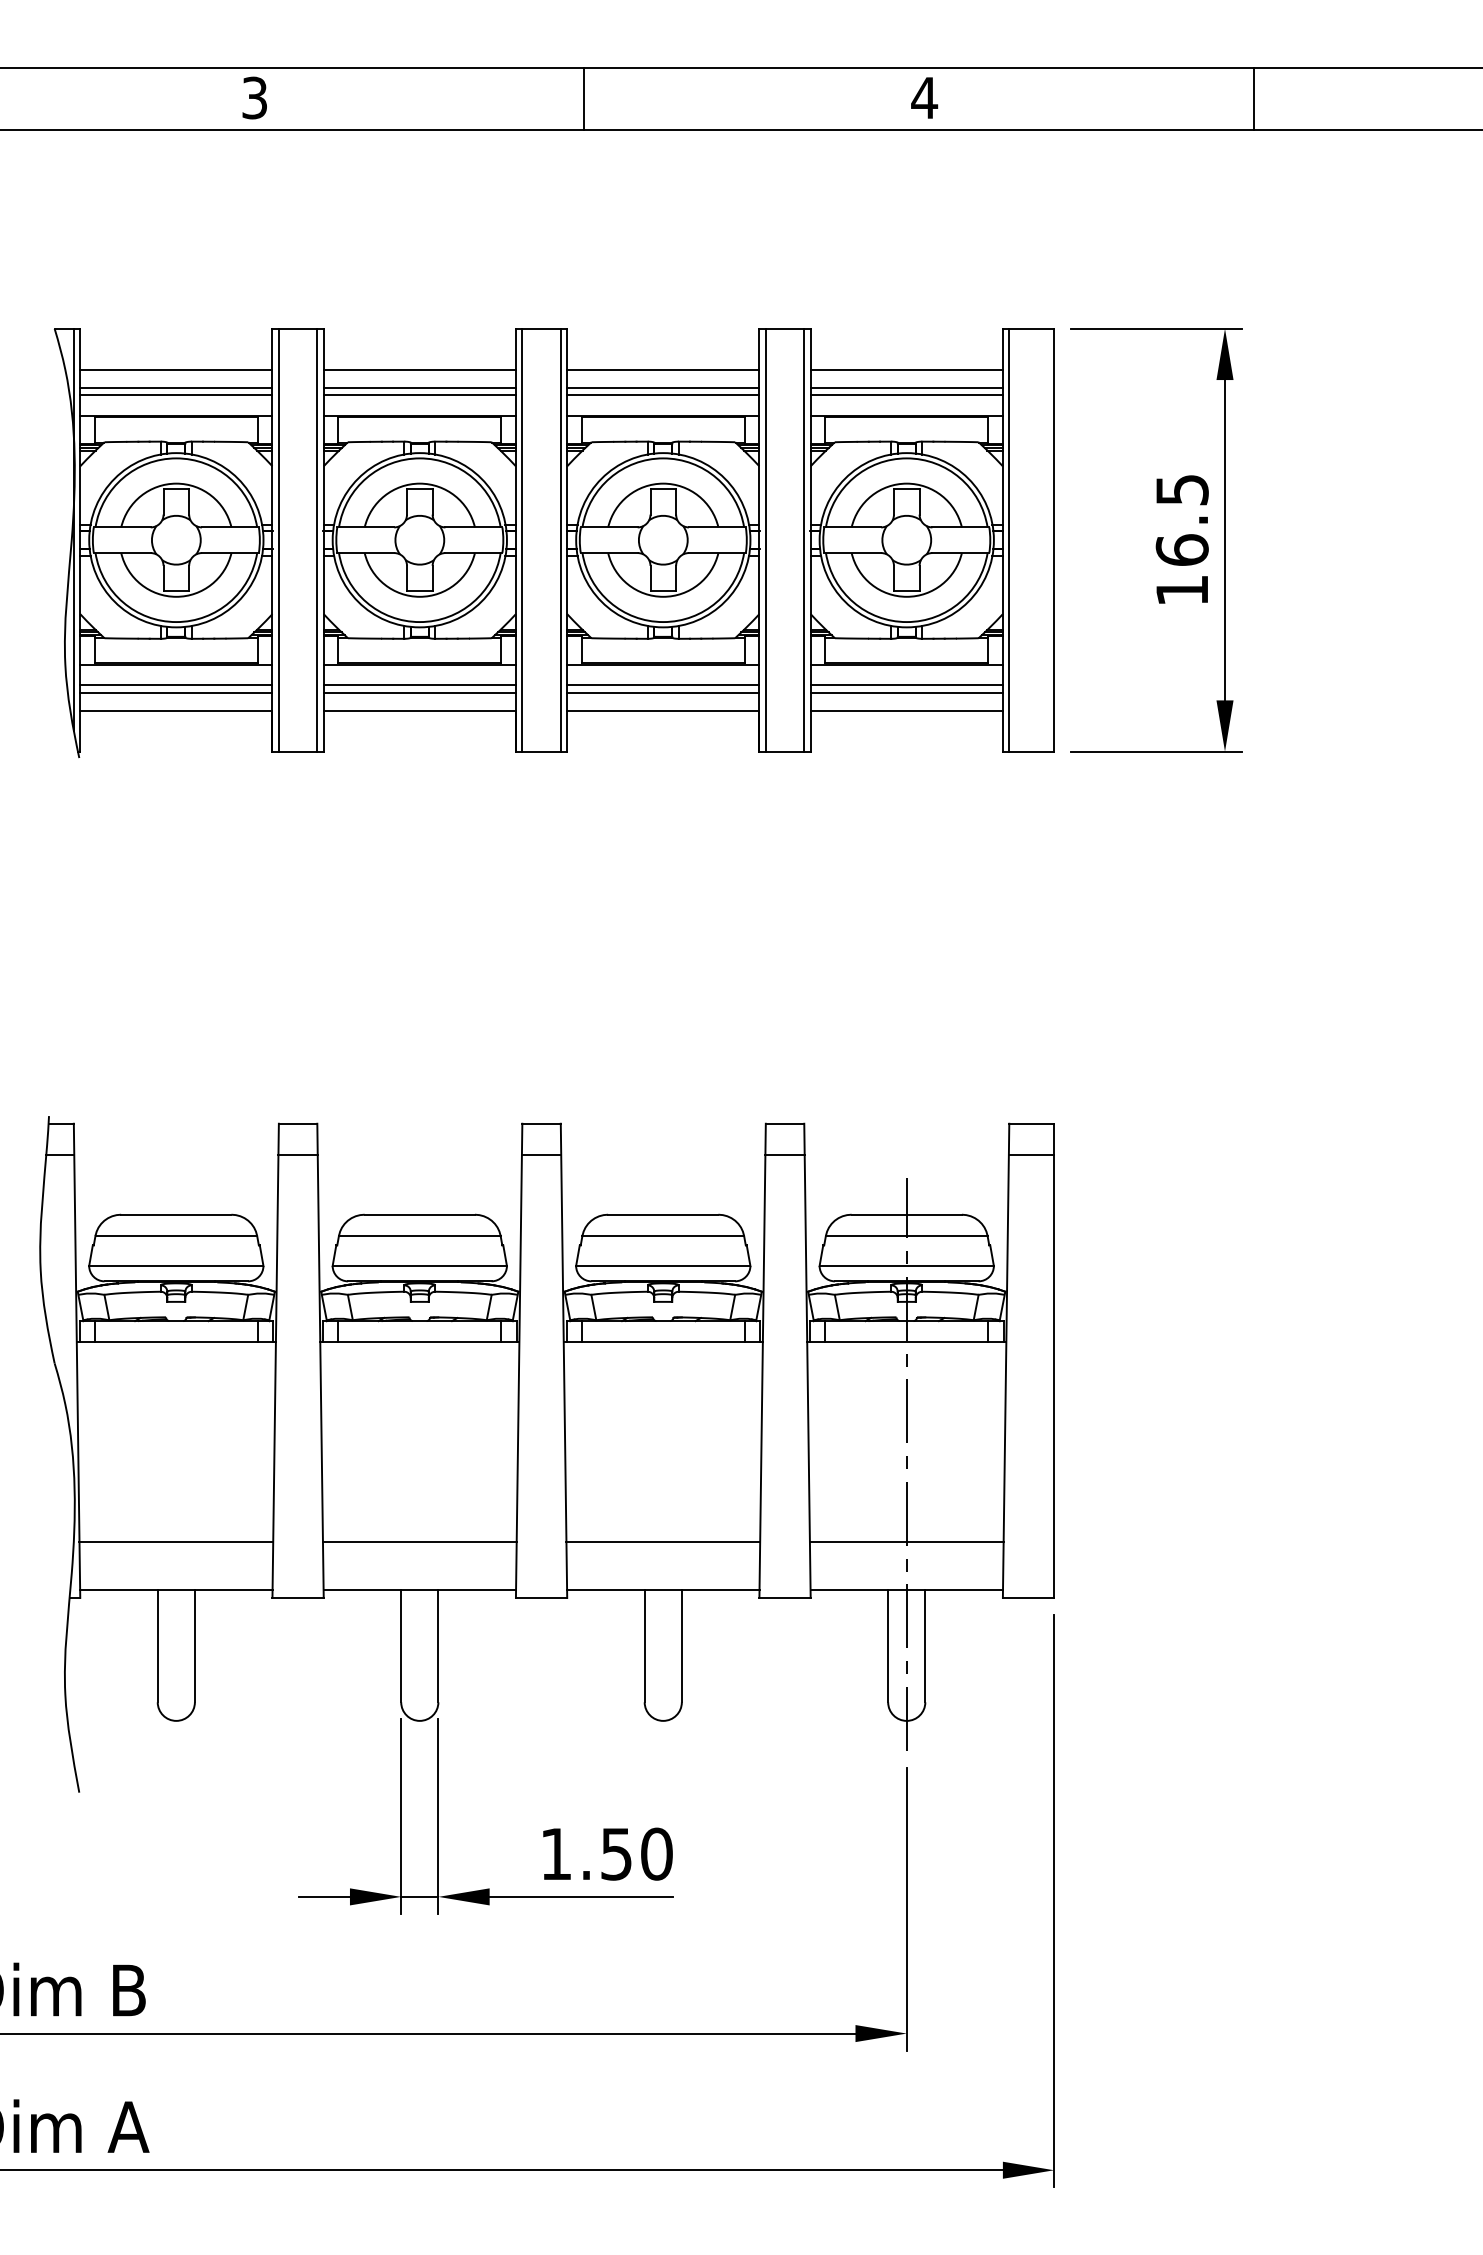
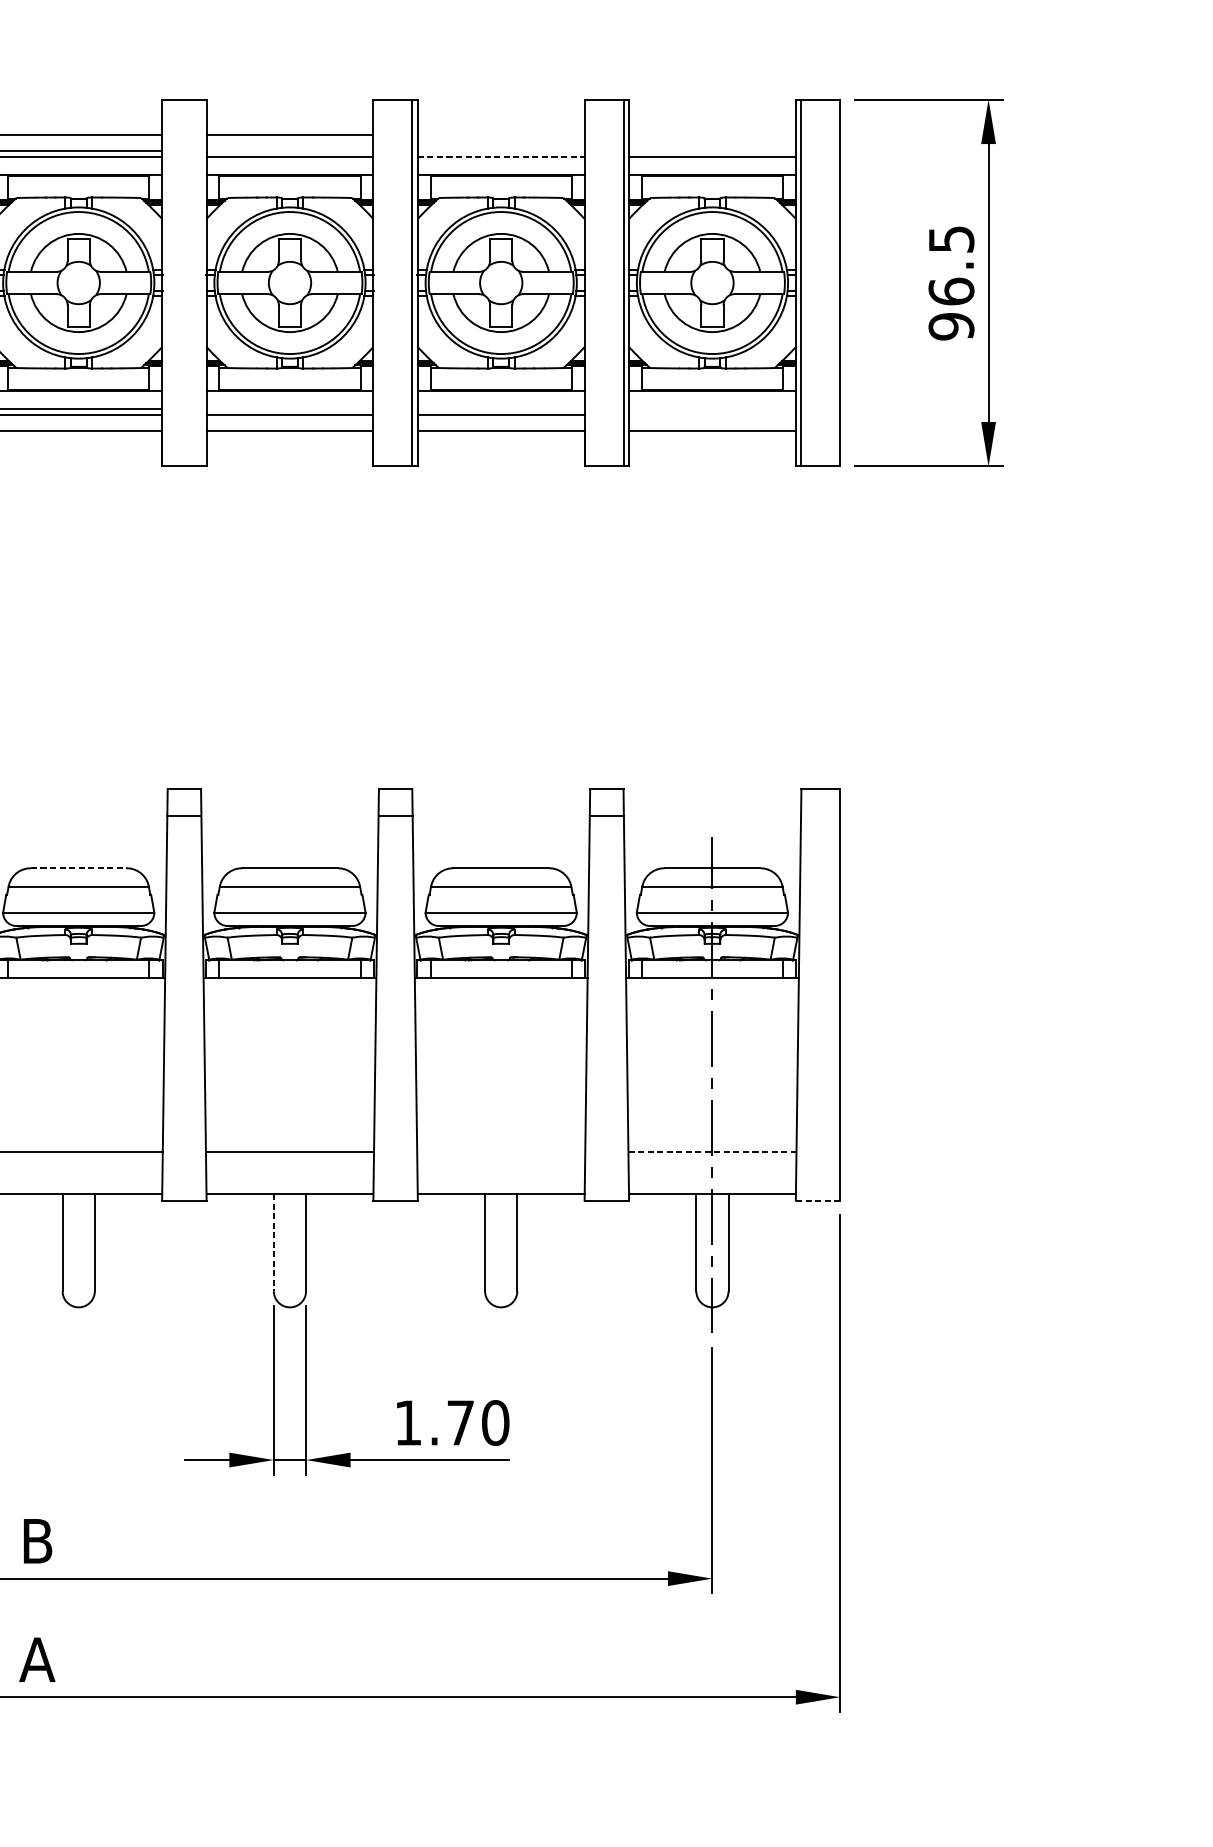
line: (663, 369) -> (501, 134), removed
line: (906, 369) -> (712, 134), removed
line: (419, 387) -> (289, 150), removed
line: (663, 387) -> (501, 150), removed
line: (906, 387) -> (712, 150), removed
line: (663, 395) -> (501, 157), solid -> dashed
line: (278, 539) -> (167, 282), removed
line: (317, 539) -> (201, 282), removed
line: (522, 539) -> (379, 282), removed
line: (765, 539) -> (589, 282), removed
text: (1181, 590) -> (950, 326), 16.5 -> 96.5
line: (419, 685) -> (289, 409), removed
line: (663, 685) -> (501, 409), removed
line: (906, 685) -> (712, 409), removed
line: (906, 692) -> (712, 415), removed
line: (1031, 1154) -> (820, 815), removed
line: (176, 1214) -> (78, 868), solid -> dashed
line: (663, 1541) -> (501, 1151), removed
line: (906, 1541) -> (712, 1151), solid -> dashed
line: (1028, 1597) -> (818, 1200), solid -> dashed
line: (401, 1646) -> (274, 1242), solid -> dashed
text: (616, 1854) -> (460, 1423), 1.50 -> 1.70

